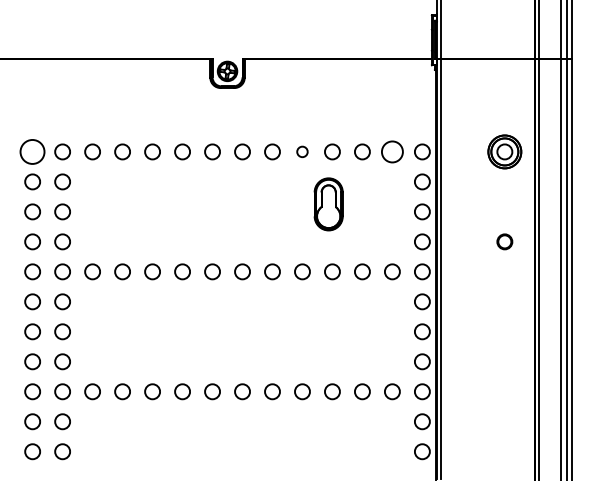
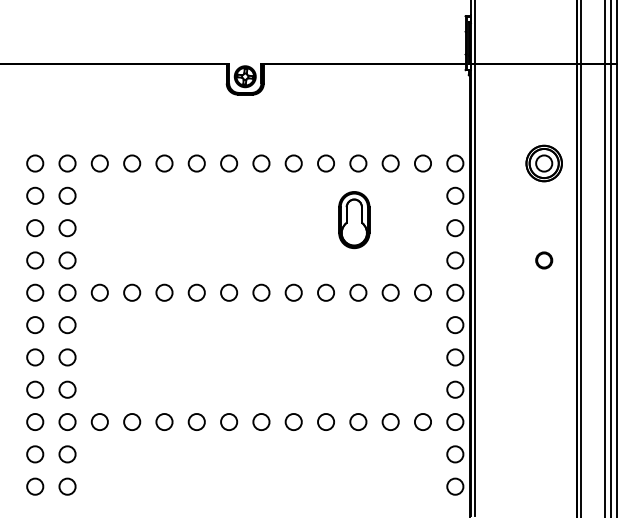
circle: (32, 151) -> (35, 163), size x0.62
circle: (301, 151) -> (325, 163), size x1.43
circle: (391, 151) -> (422, 163), size x0.71

